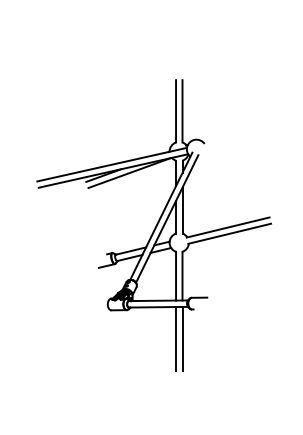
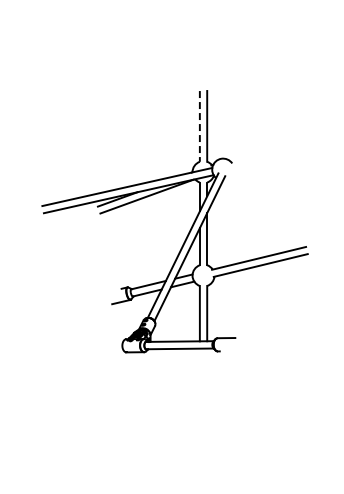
line: (175, 111) -> (199, 126), solid -> dashed
line: (175, 338) -> (199, 384), removed
line: (182, 338) -> (207, 384), removed

